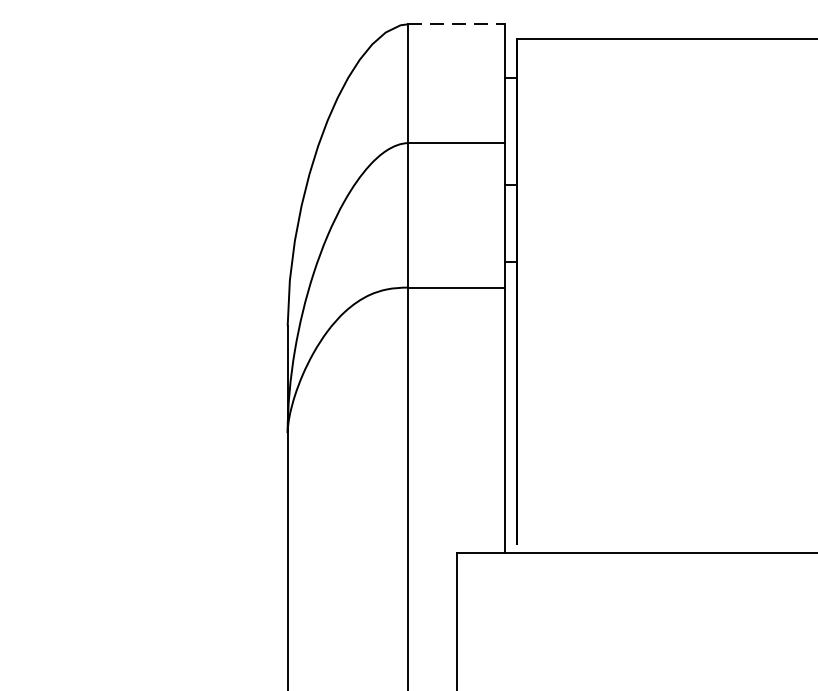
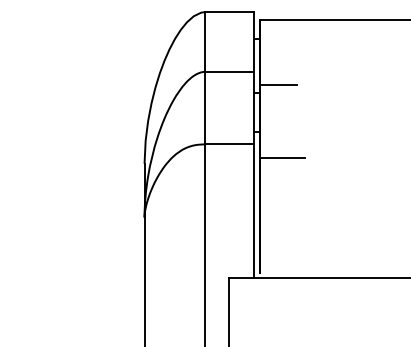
line: (456, 25) -> (229, 12), dashed -> solid
line: (552, 170) -> (277, 85), added
line: (560, 313) -> (281, 157), added

